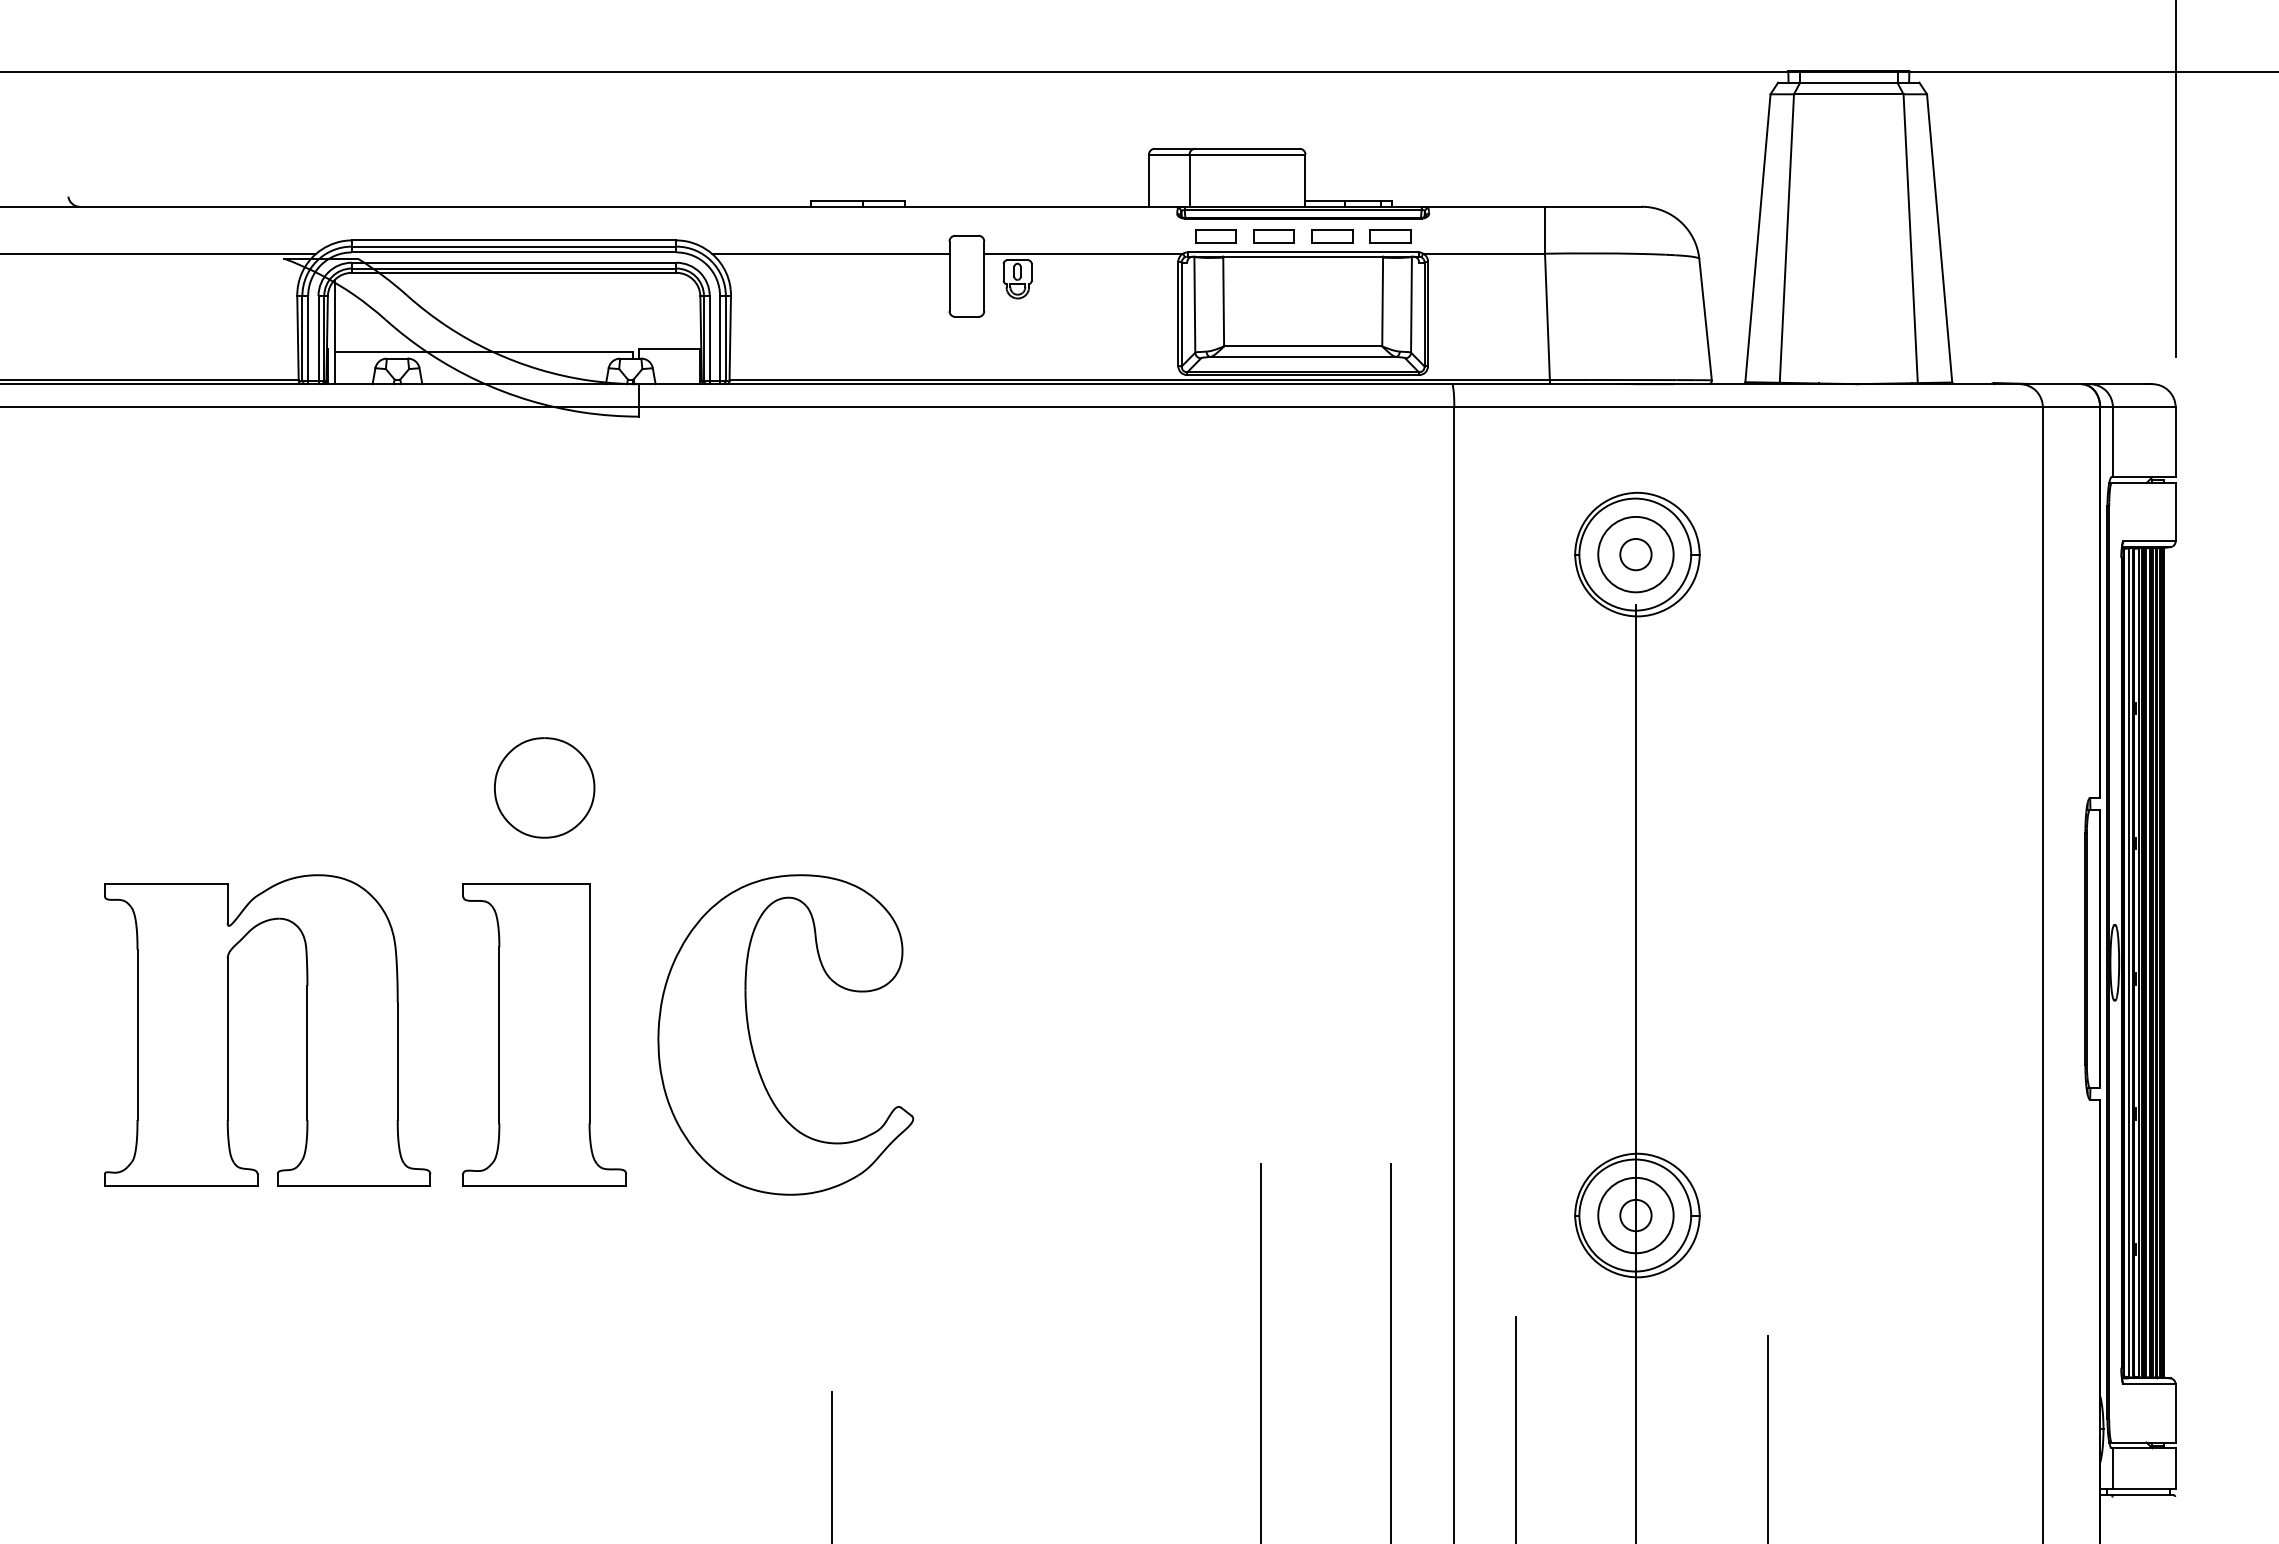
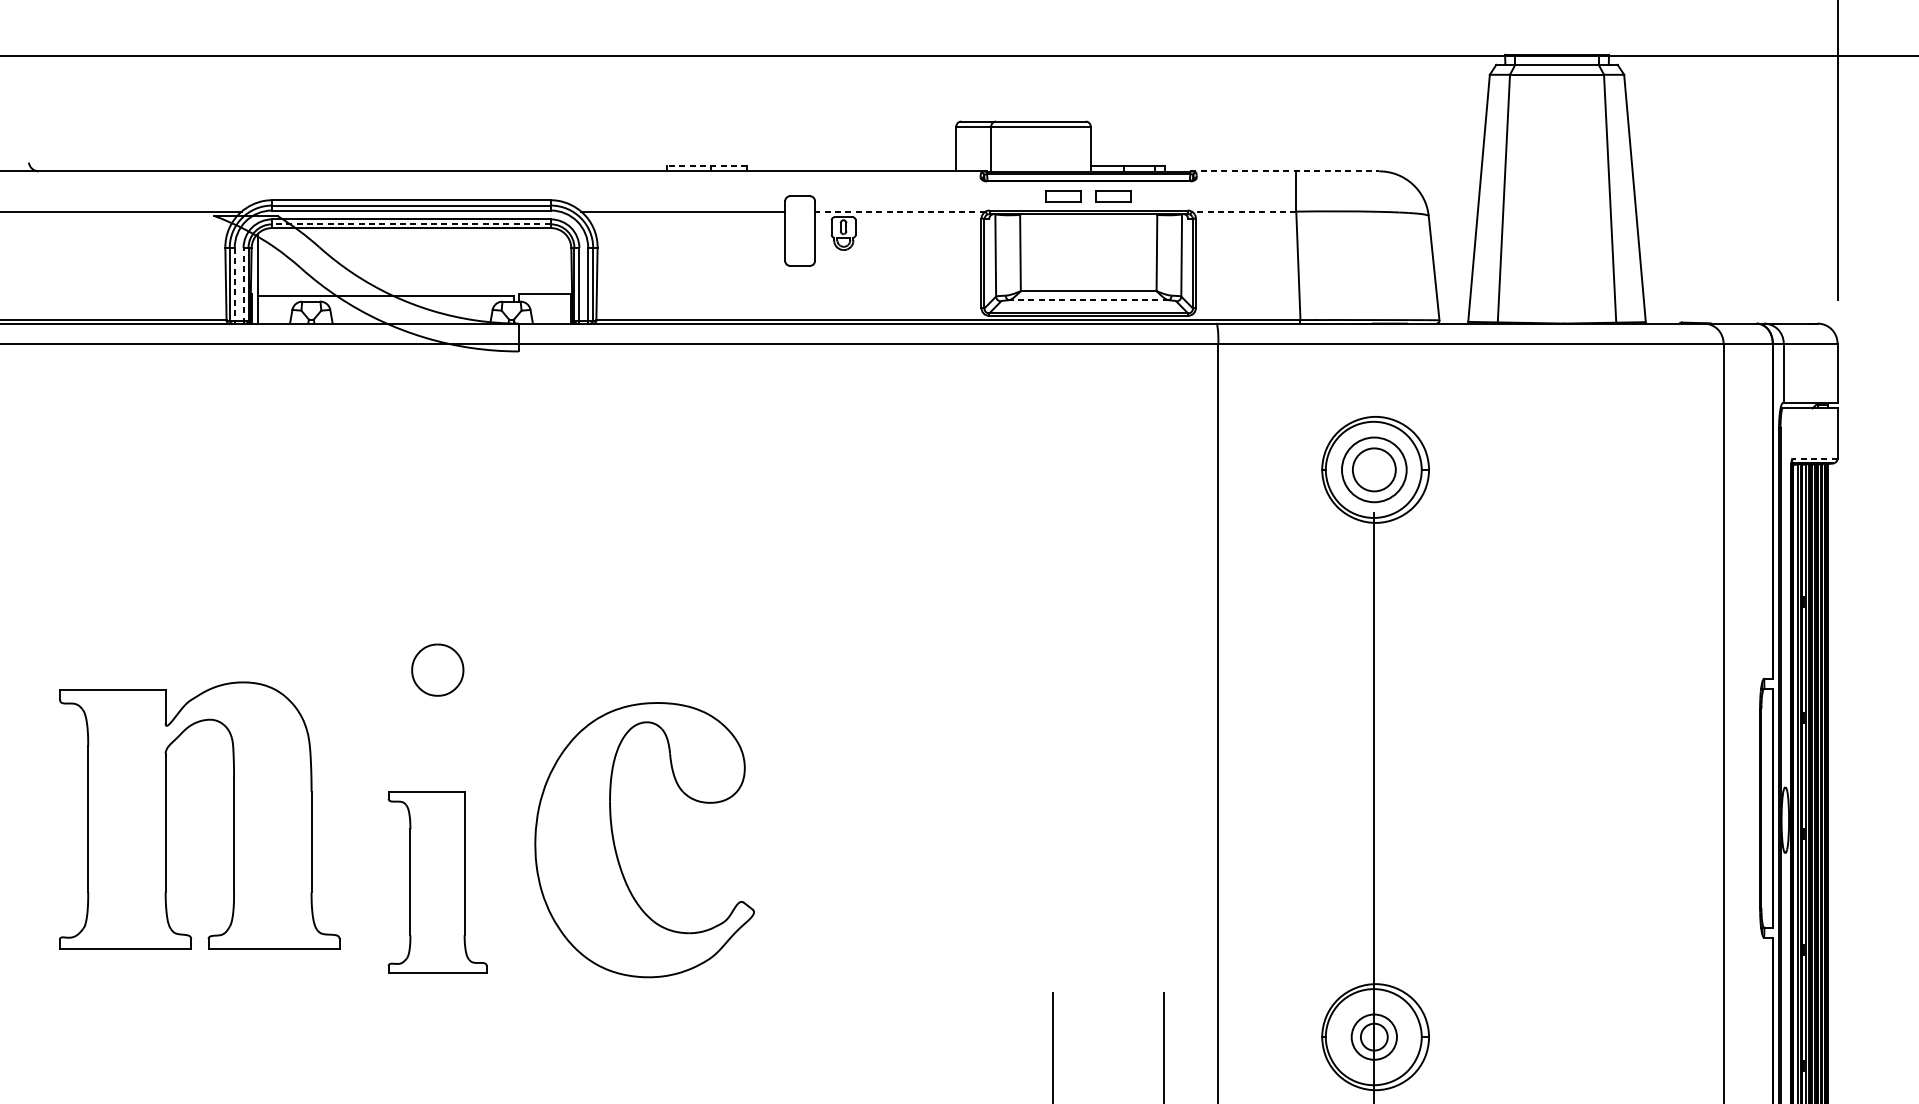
line: (857, 200) -> (706, 165), solid -> dashed
line: (1532, 206) -> (1285, 171), solid -> dashed
part: (1215, 236) -> (1013, 196), removed
part: (1390, 236) -> (1163, 196), removed
line: (1083, 253) -> (900, 211), solid -> dashed
line: (1484, 253) -> (1244, 211), solid -> dashed
line: (513, 268) -> (410, 224), solid -> dashed
line: (318, 339) -> (243, 285), solid -> dashed
line: (308, 340) -> (234, 286), solid -> dashed
line: (1302, 356) -> (1088, 299), solid -> dashed
line: (2148, 541) -> (1814, 458), solid -> dashed
circle: (1635, 554) -> (1373, 469), size x1.6
part: (544, 787) -> (437, 669), size x0.6
part: (228, 1030) -> (166, 815), moved
part: (544, 1034) -> (437, 881), size x0.7
part: (751, 1039) -> (615, 844), moved
circle: (1635, 1215) -> (1373, 1037), size x0.7

